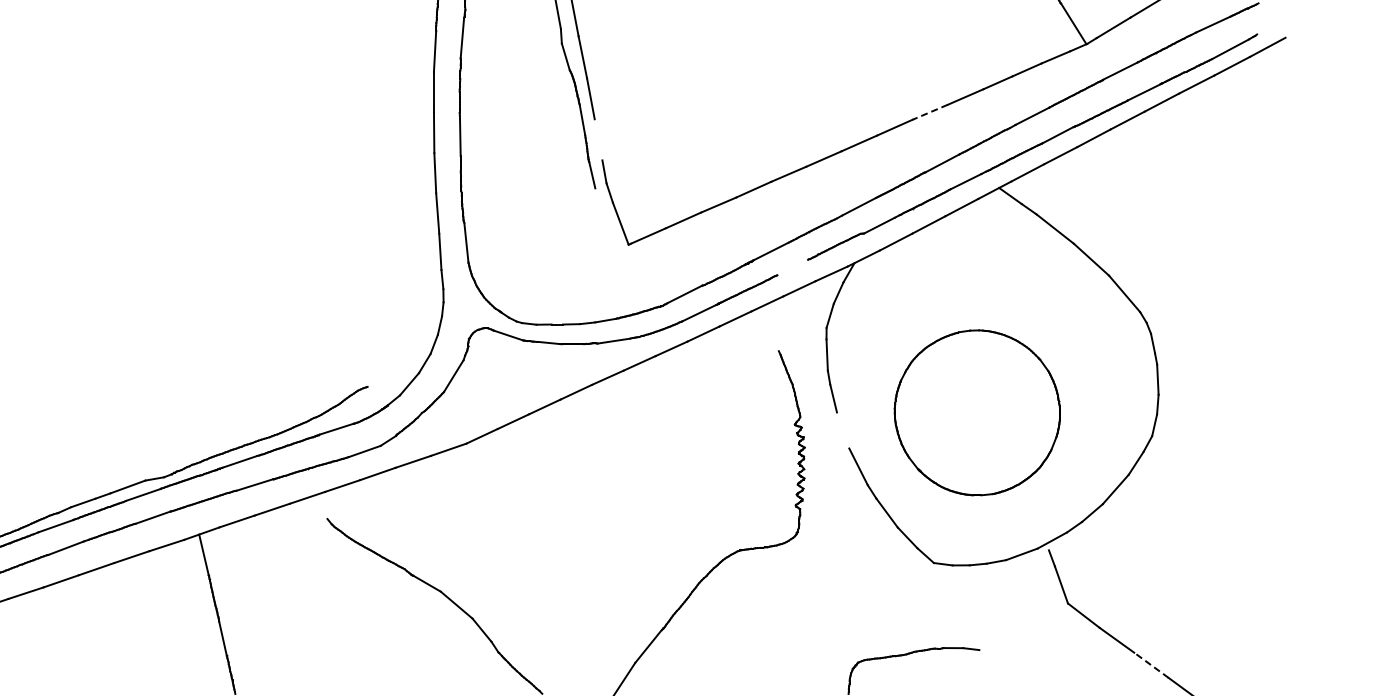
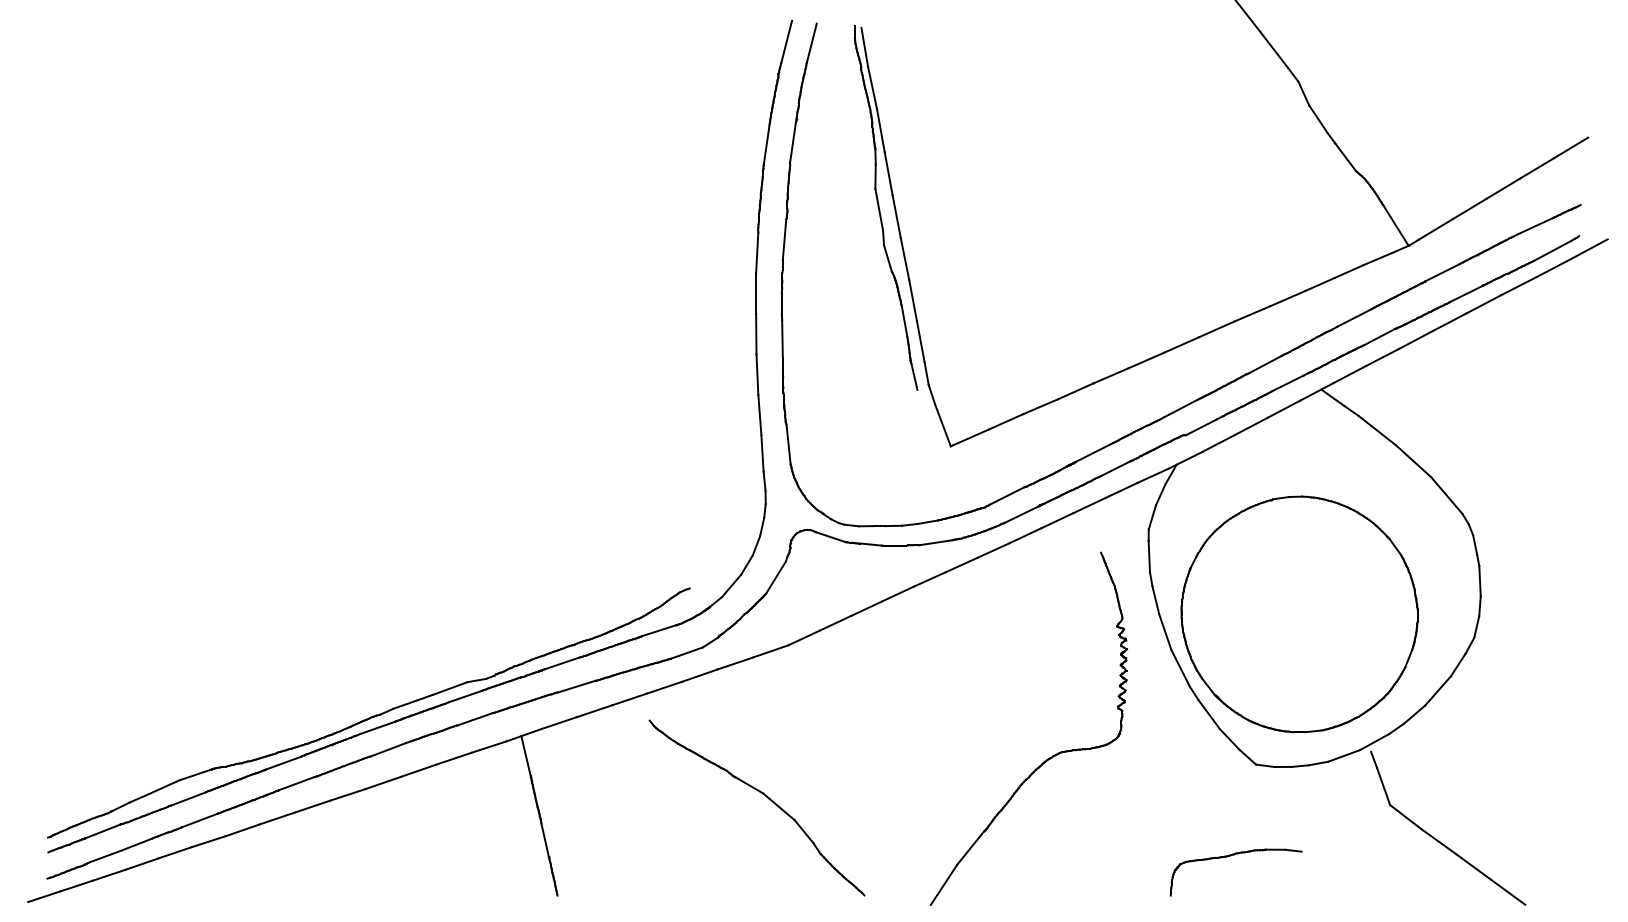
line: (929, 112) -> (1251, 314), dashed -> solid
line: (598, 139) -> (920, 341), added
line: (792, 266) -> (1114, 468), added
part: (977, 412) -> (1299, 614), size x1.43
line: (843, 430) -> (1165, 632), added
line: (1151, 664) -> (1473, 866), dashed -> solid

